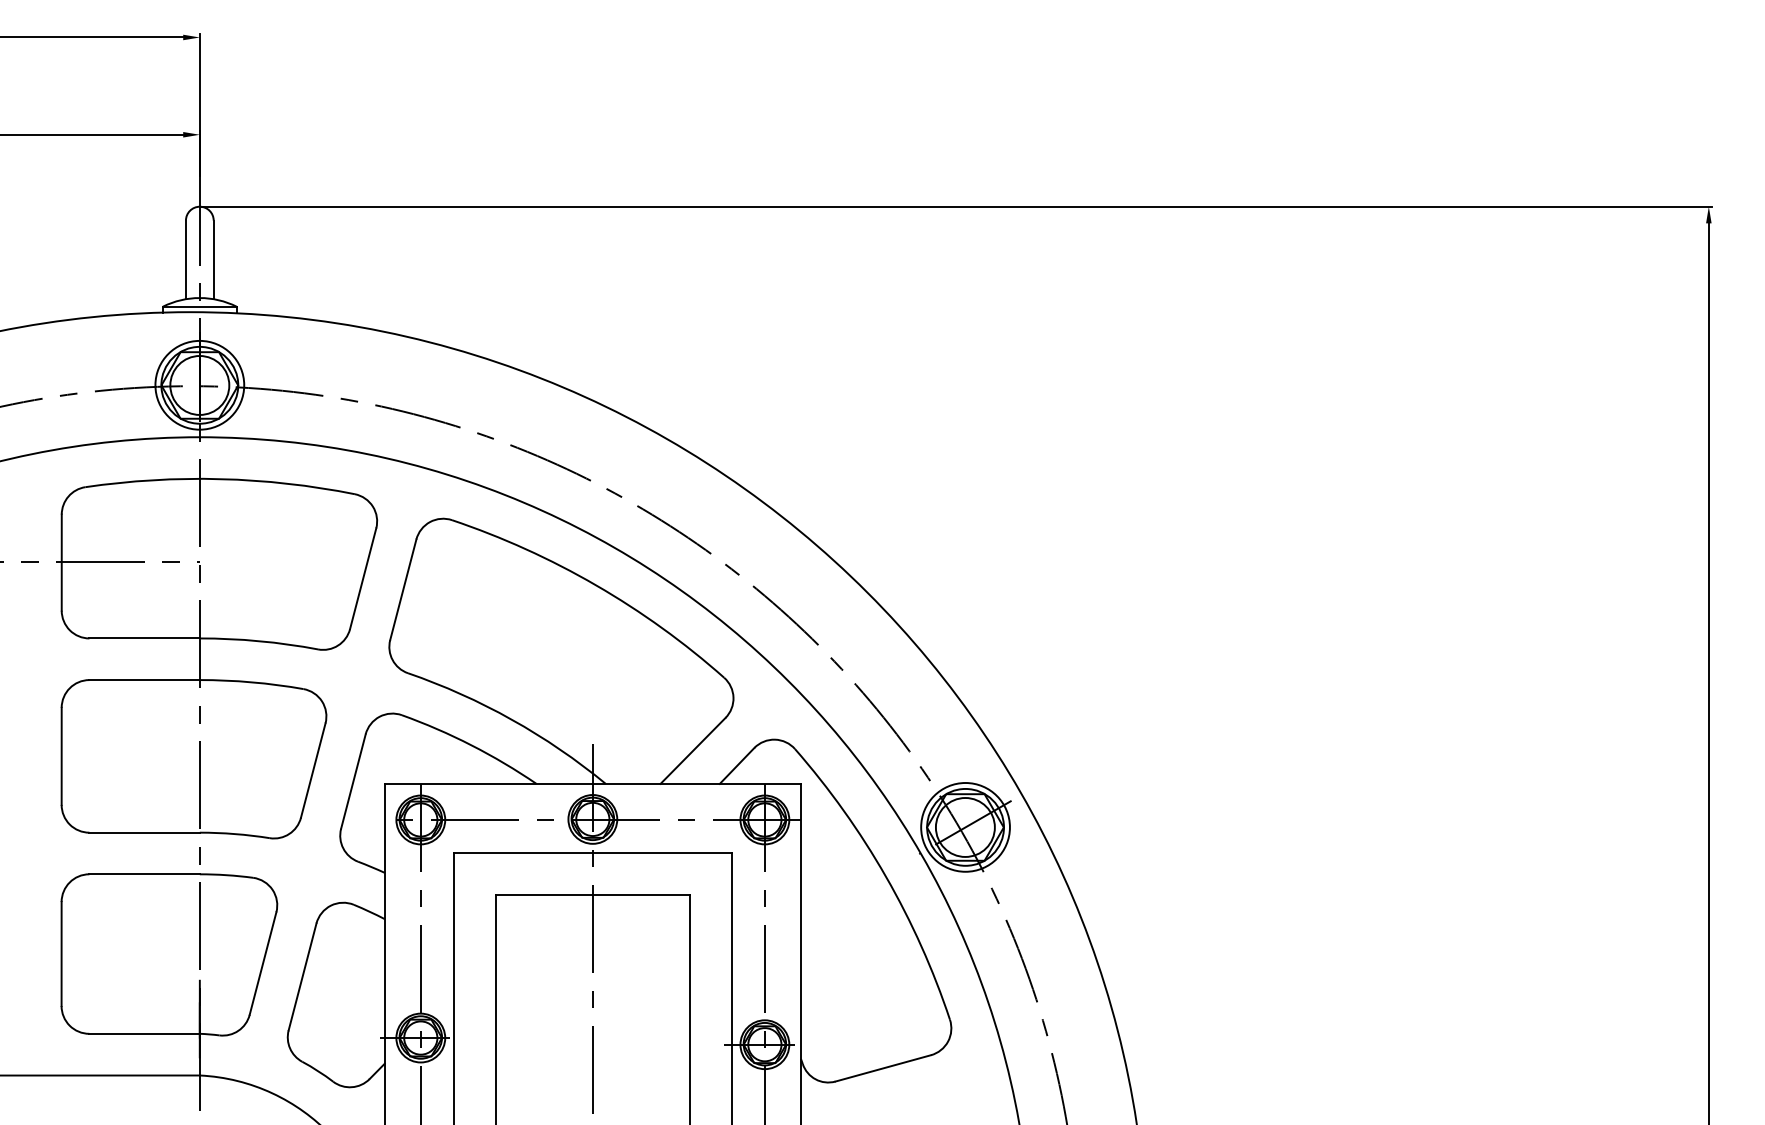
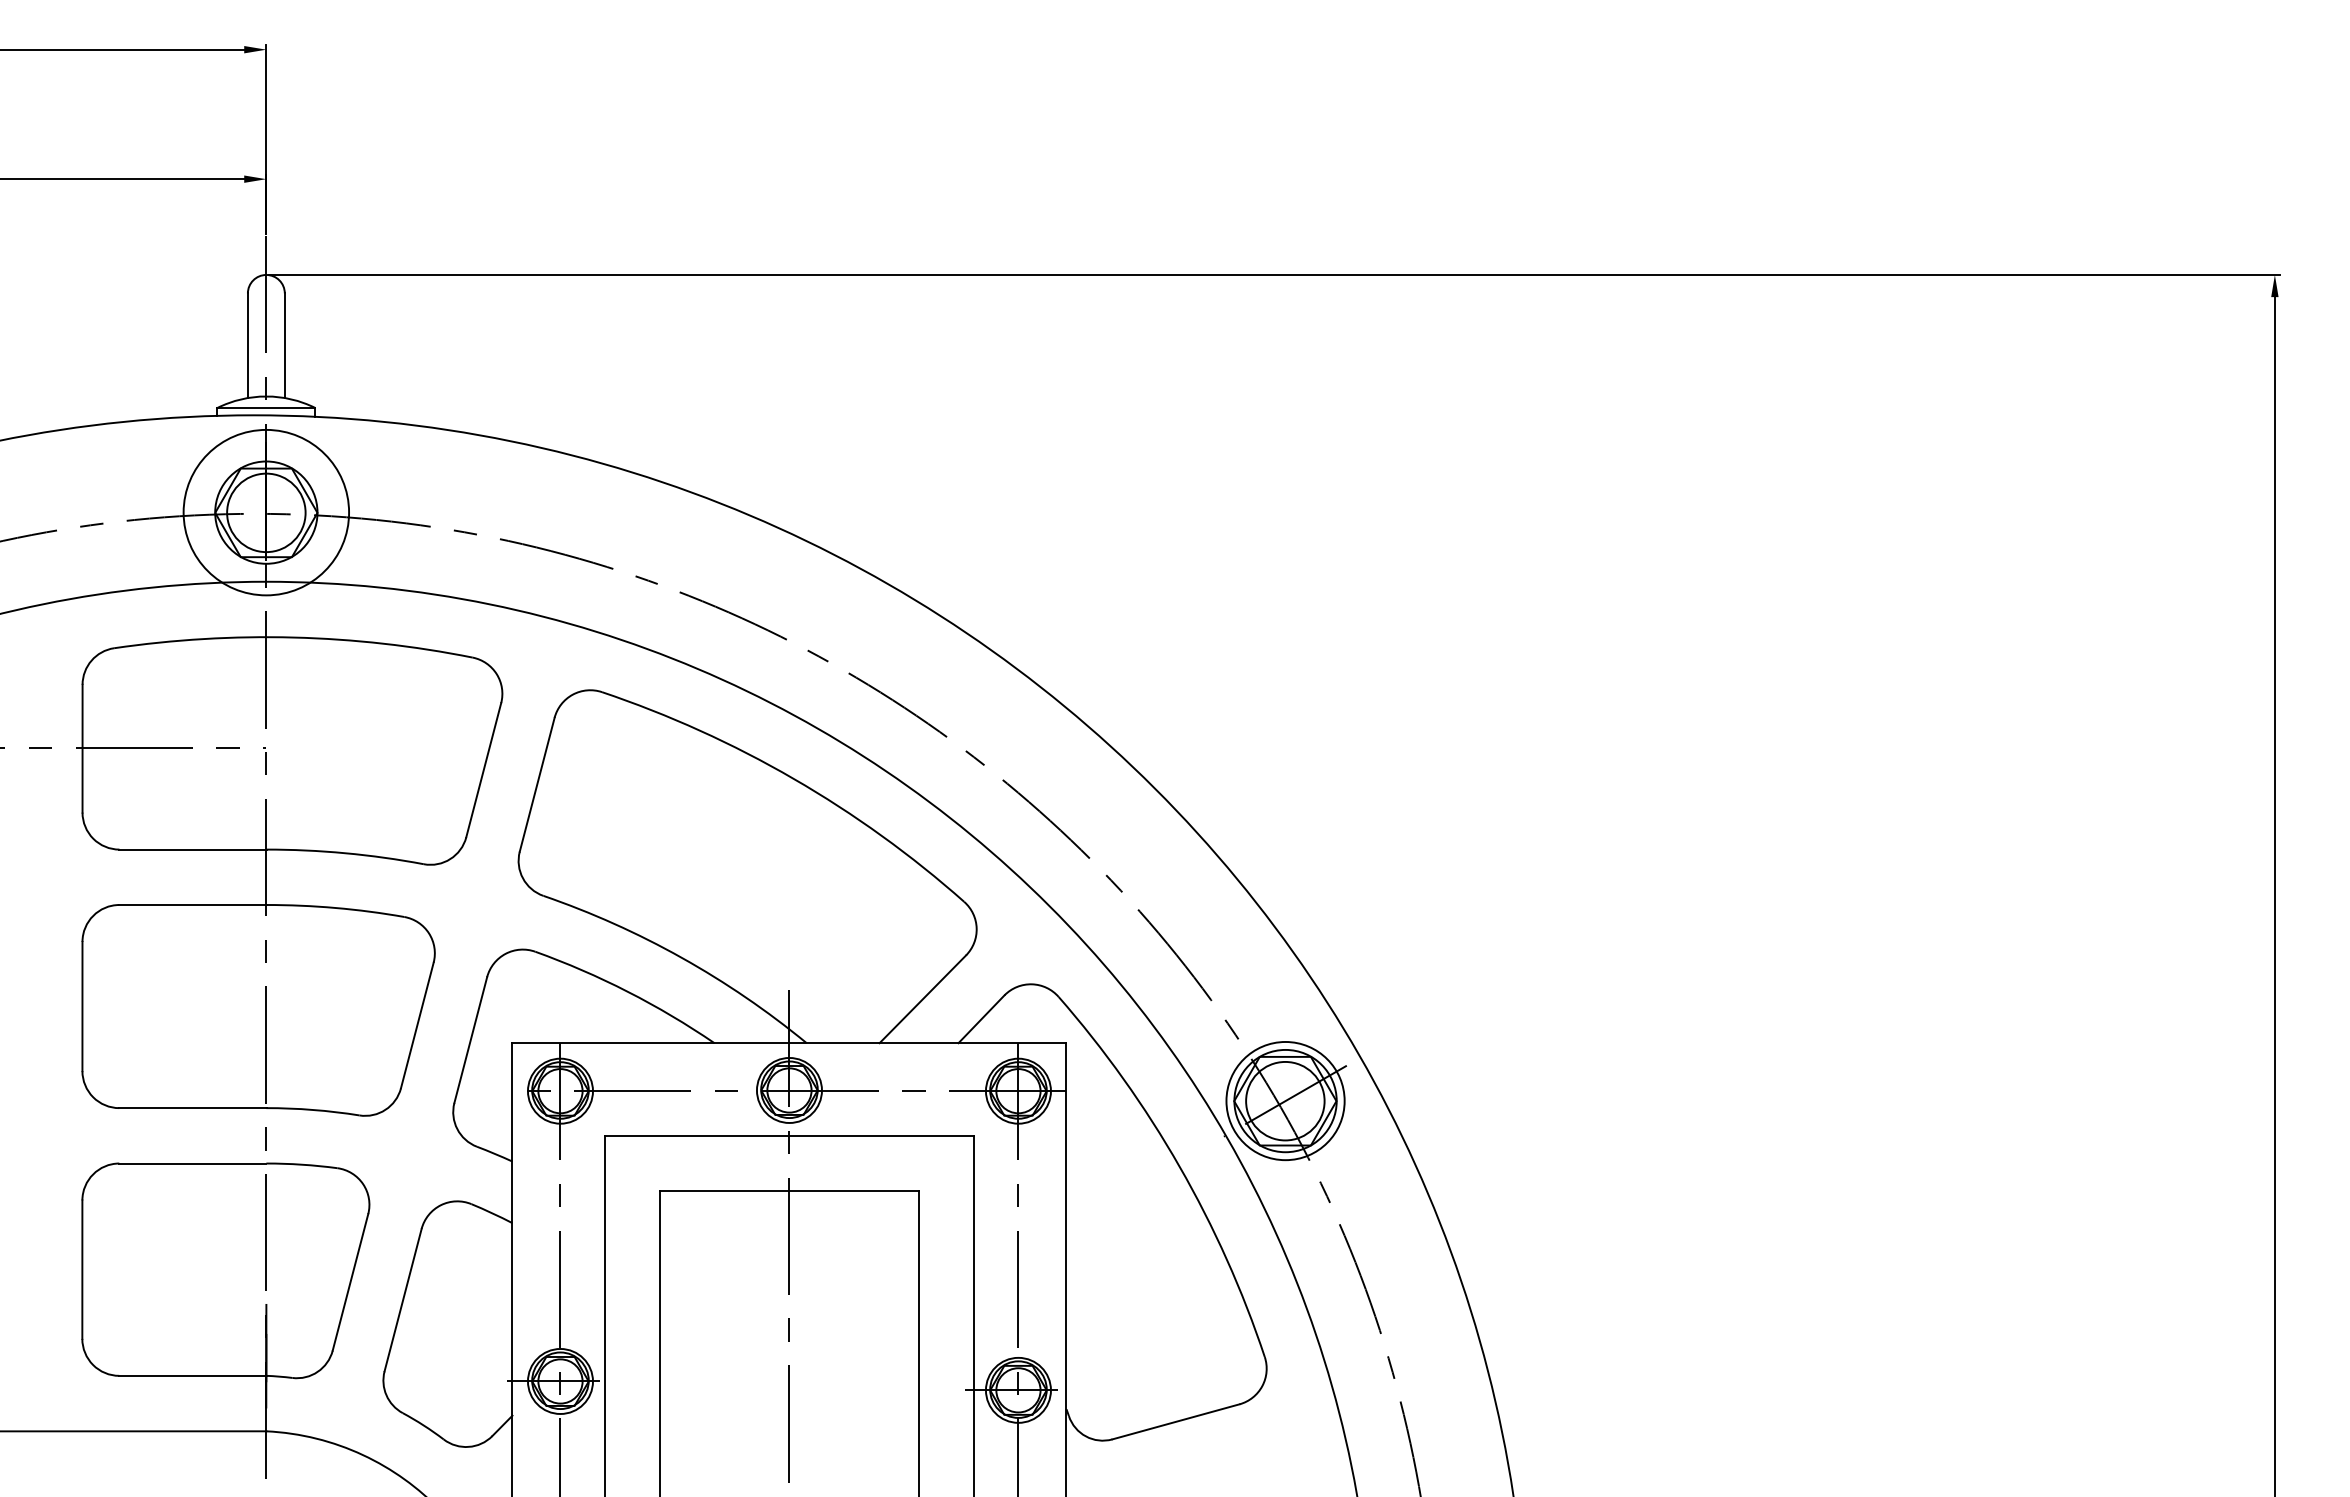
circle: (199, 385) -> (266, 512), size x1.4

